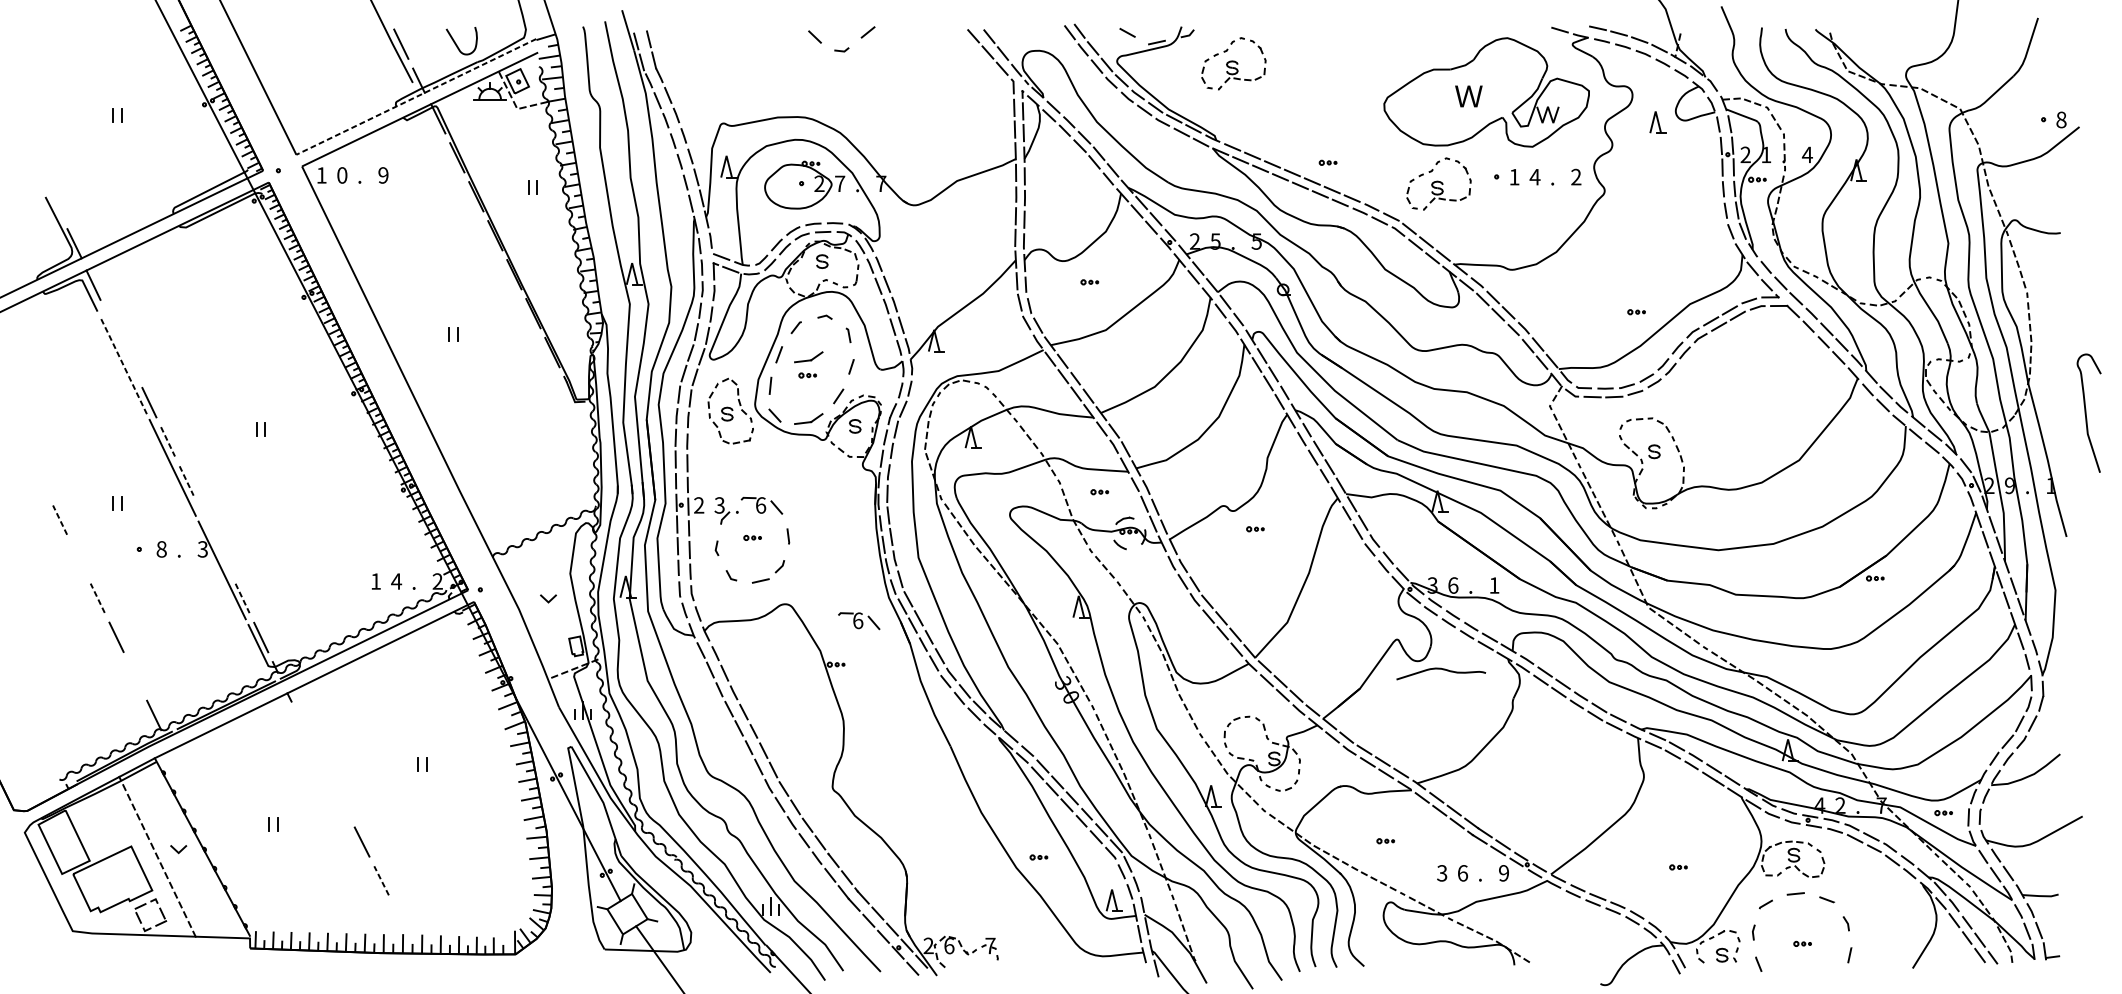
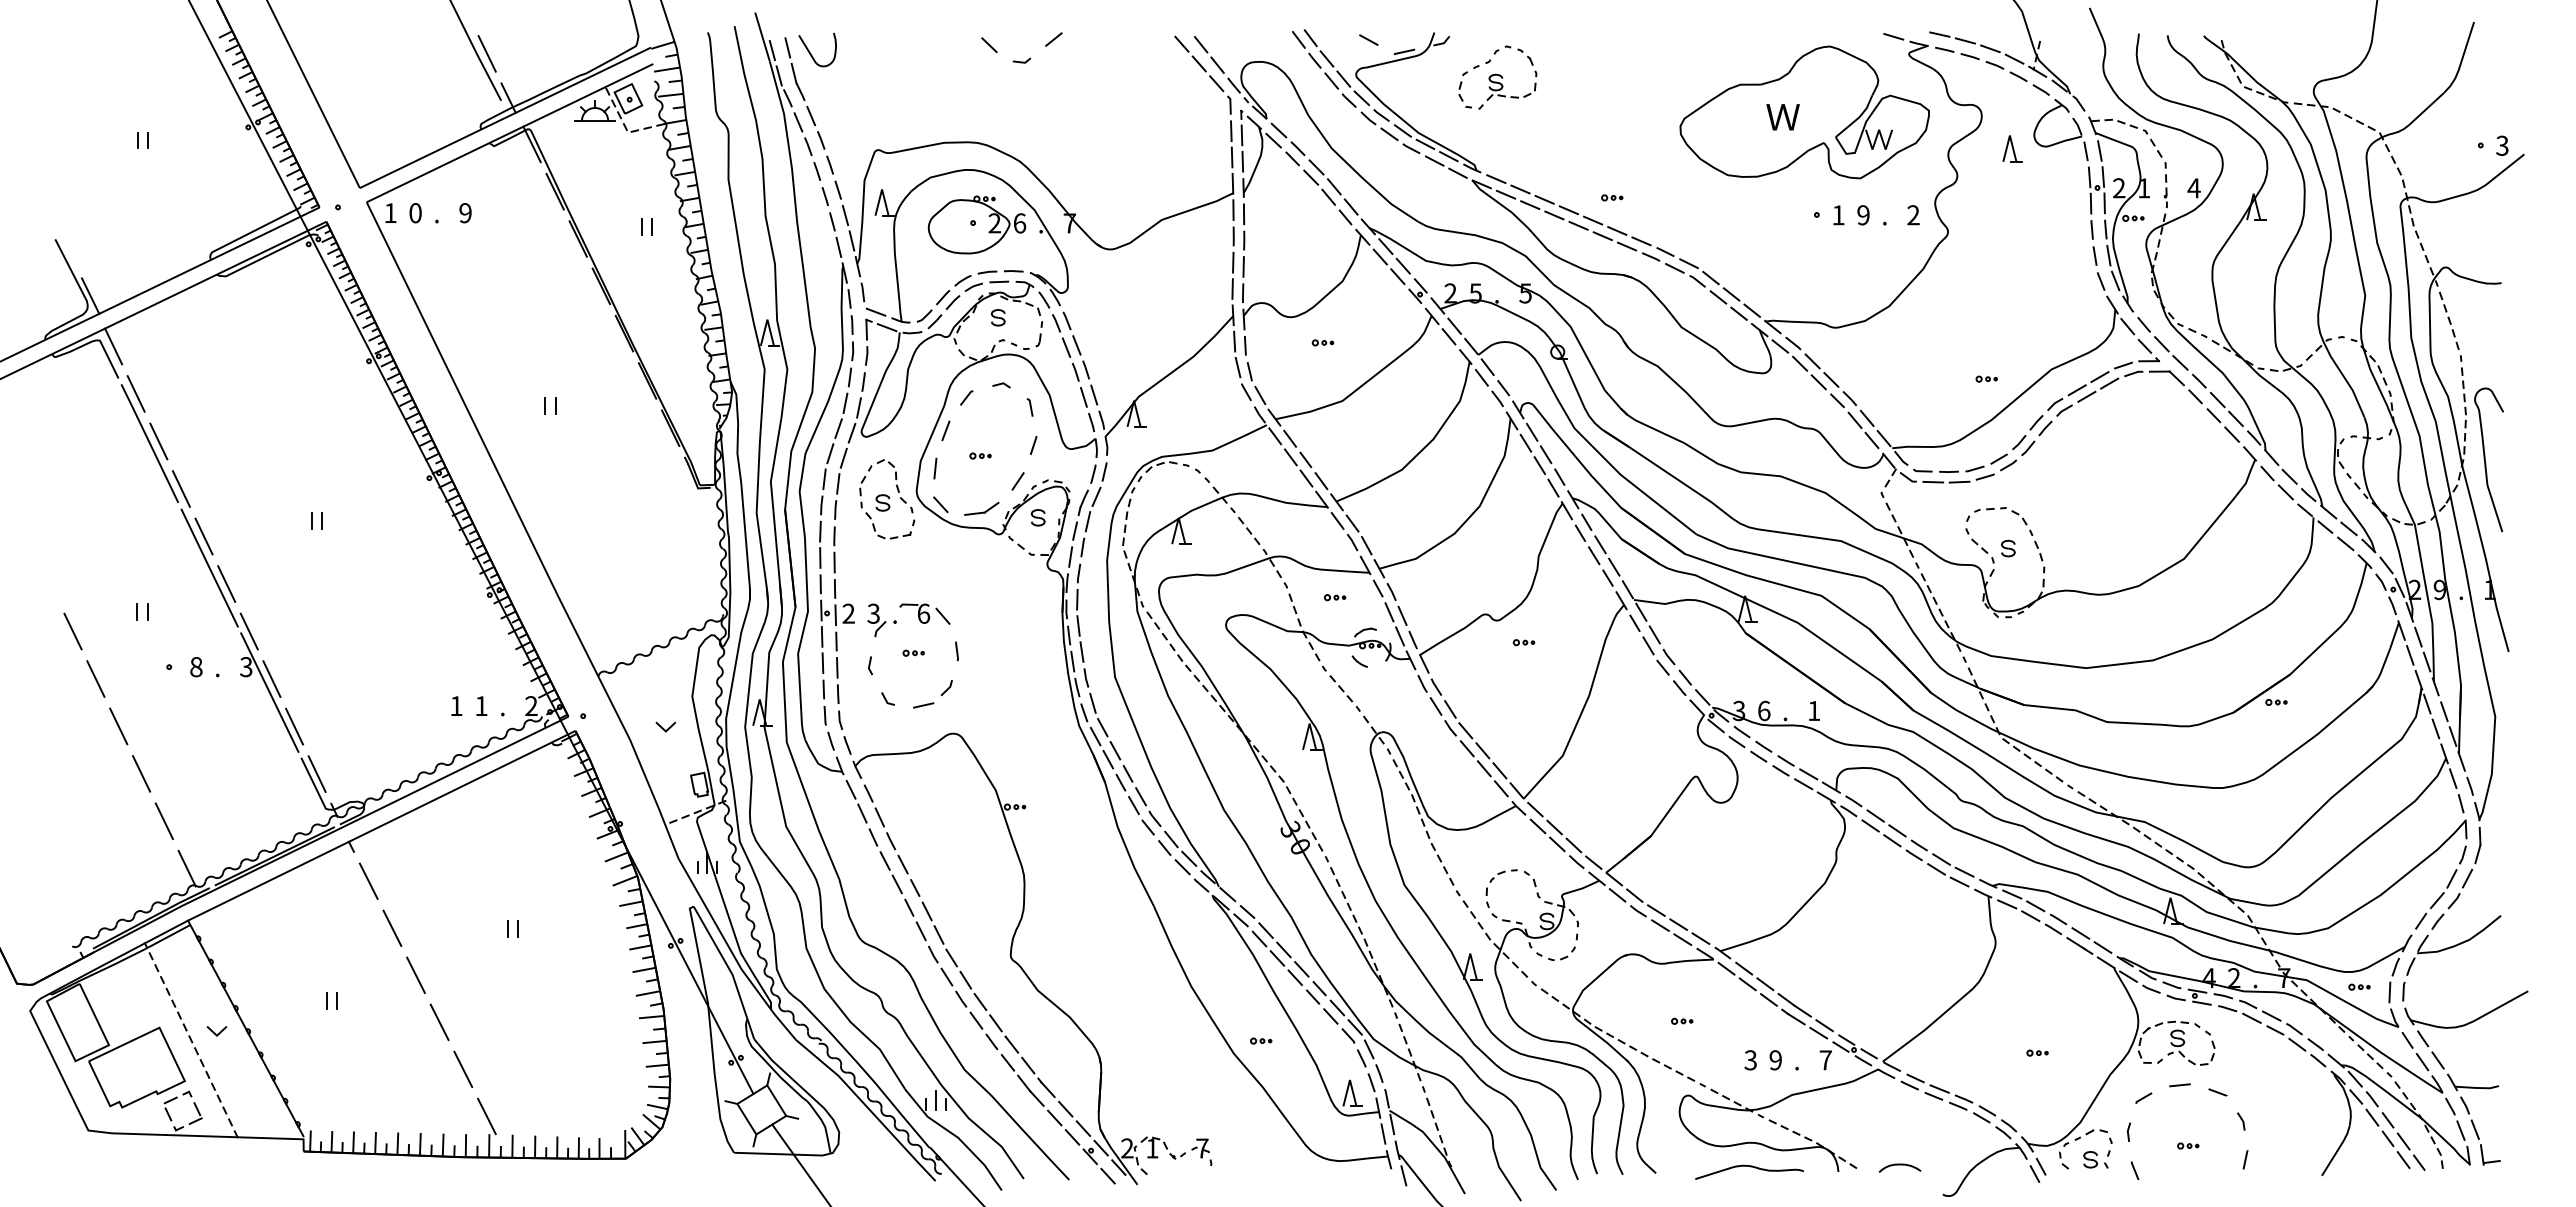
curve: (456, 43) -> (811, 53), moved
line: (416, 96) -> (505, 117), dashed -> solid
text: (2061, 119) -> (2502, 145), 8 -> 3
text: (1535, 177) -> (1863, 215), 4 -> 9
text: (839, 183) -> (1019, 223), 7 -> 6
part: (1438, 183) -> (1746, 223), removed
line: (111, 324) -> (135, 393), added
part: (808, 356) -> (981, 433), removed
line: (130, 363) -> (158, 441), added
line: (123, 364) -> (149, 442), dashed -> solid
curve: (2086, 412) -> (2485, 459), moved
line: (168, 441) -> (204, 536), dashed -> solid
line: (186, 481) -> (226, 584), dashed -> solid
line: (60, 520) -> (73, 631), dashed -> solid
line: (204, 520) -> (248, 631), added
line: (78, 558) -> (95, 678), added
line: (223, 558) -> (271, 678), added
text: (396, 581) -> (481, 705), 4 -> 1
line: (97, 598) -> (118, 726), dashed -> solid
line: (242, 598) -> (294, 726), dashed -> solid
part: (858, 620) -> (1042, 753), removed
curve: (1442, 669) -> (1750, 1167), moved
line: (134, 676) -> (163, 821), added
line: (303, 725) -> (368, 880), added
line: (323, 763) -> (392, 927), added
line: (342, 802) -> (415, 974), added
text: (1462, 873) -> (1775, 1060), 6 -> 9
text: (1503, 873) -> (1825, 1060), 9 -> 7
line: (381, 880) -> (463, 1069), dashed -> solid
line: (400, 919) -> (486, 1116), added
text: (949, 945) -> (1152, 1148), 6 -> 1
curve: (1564, 959) -> (1899, 1165), added

